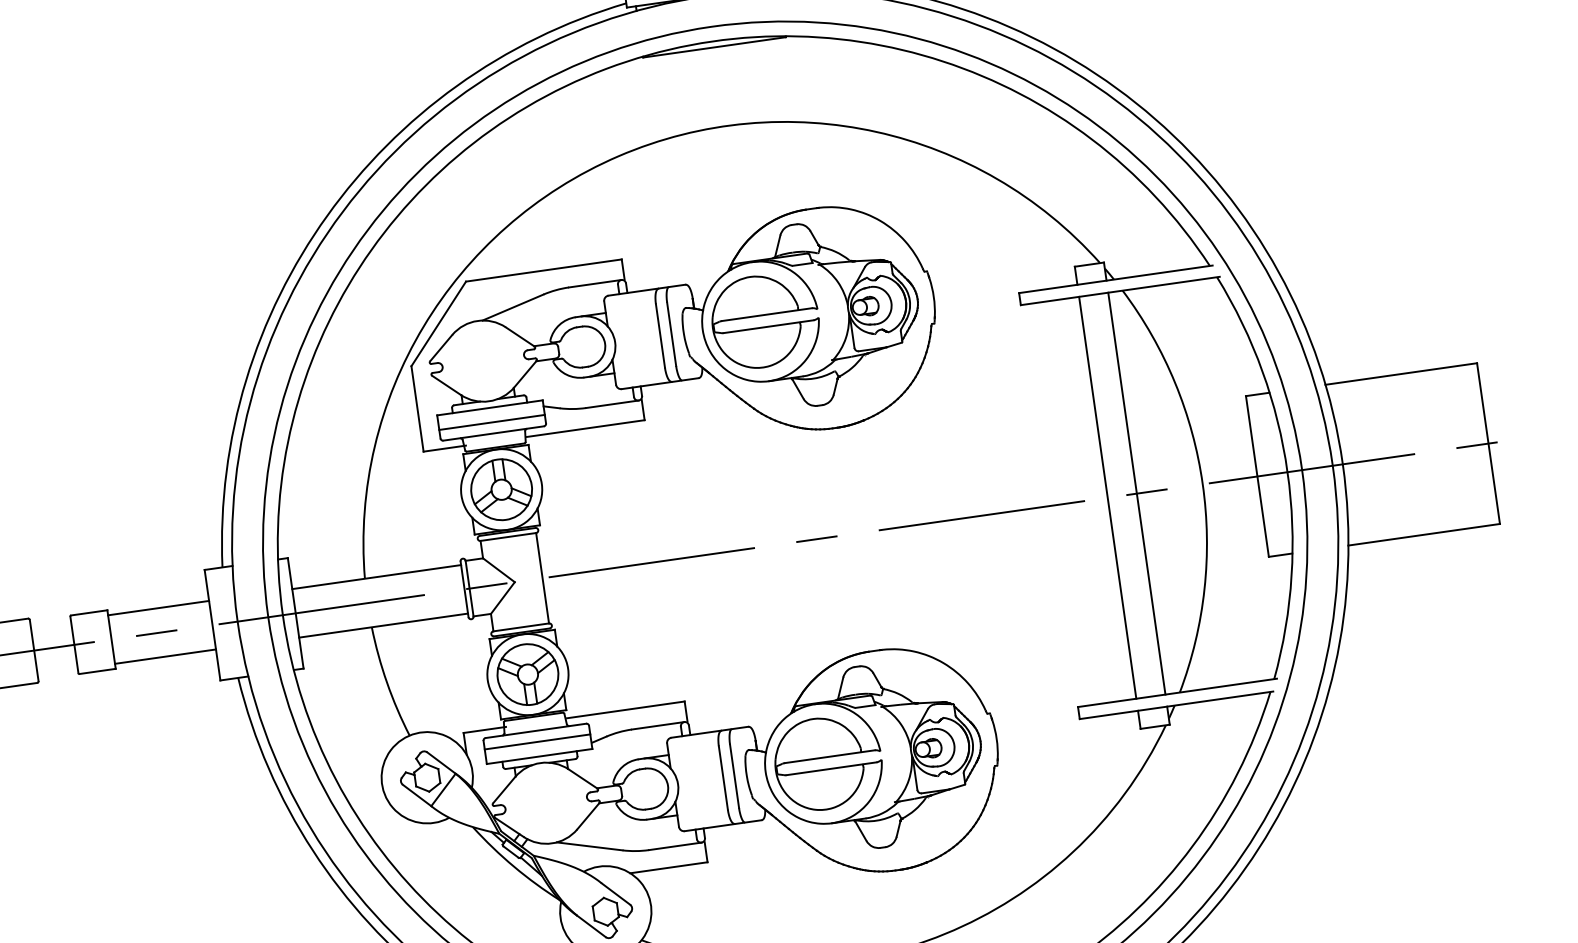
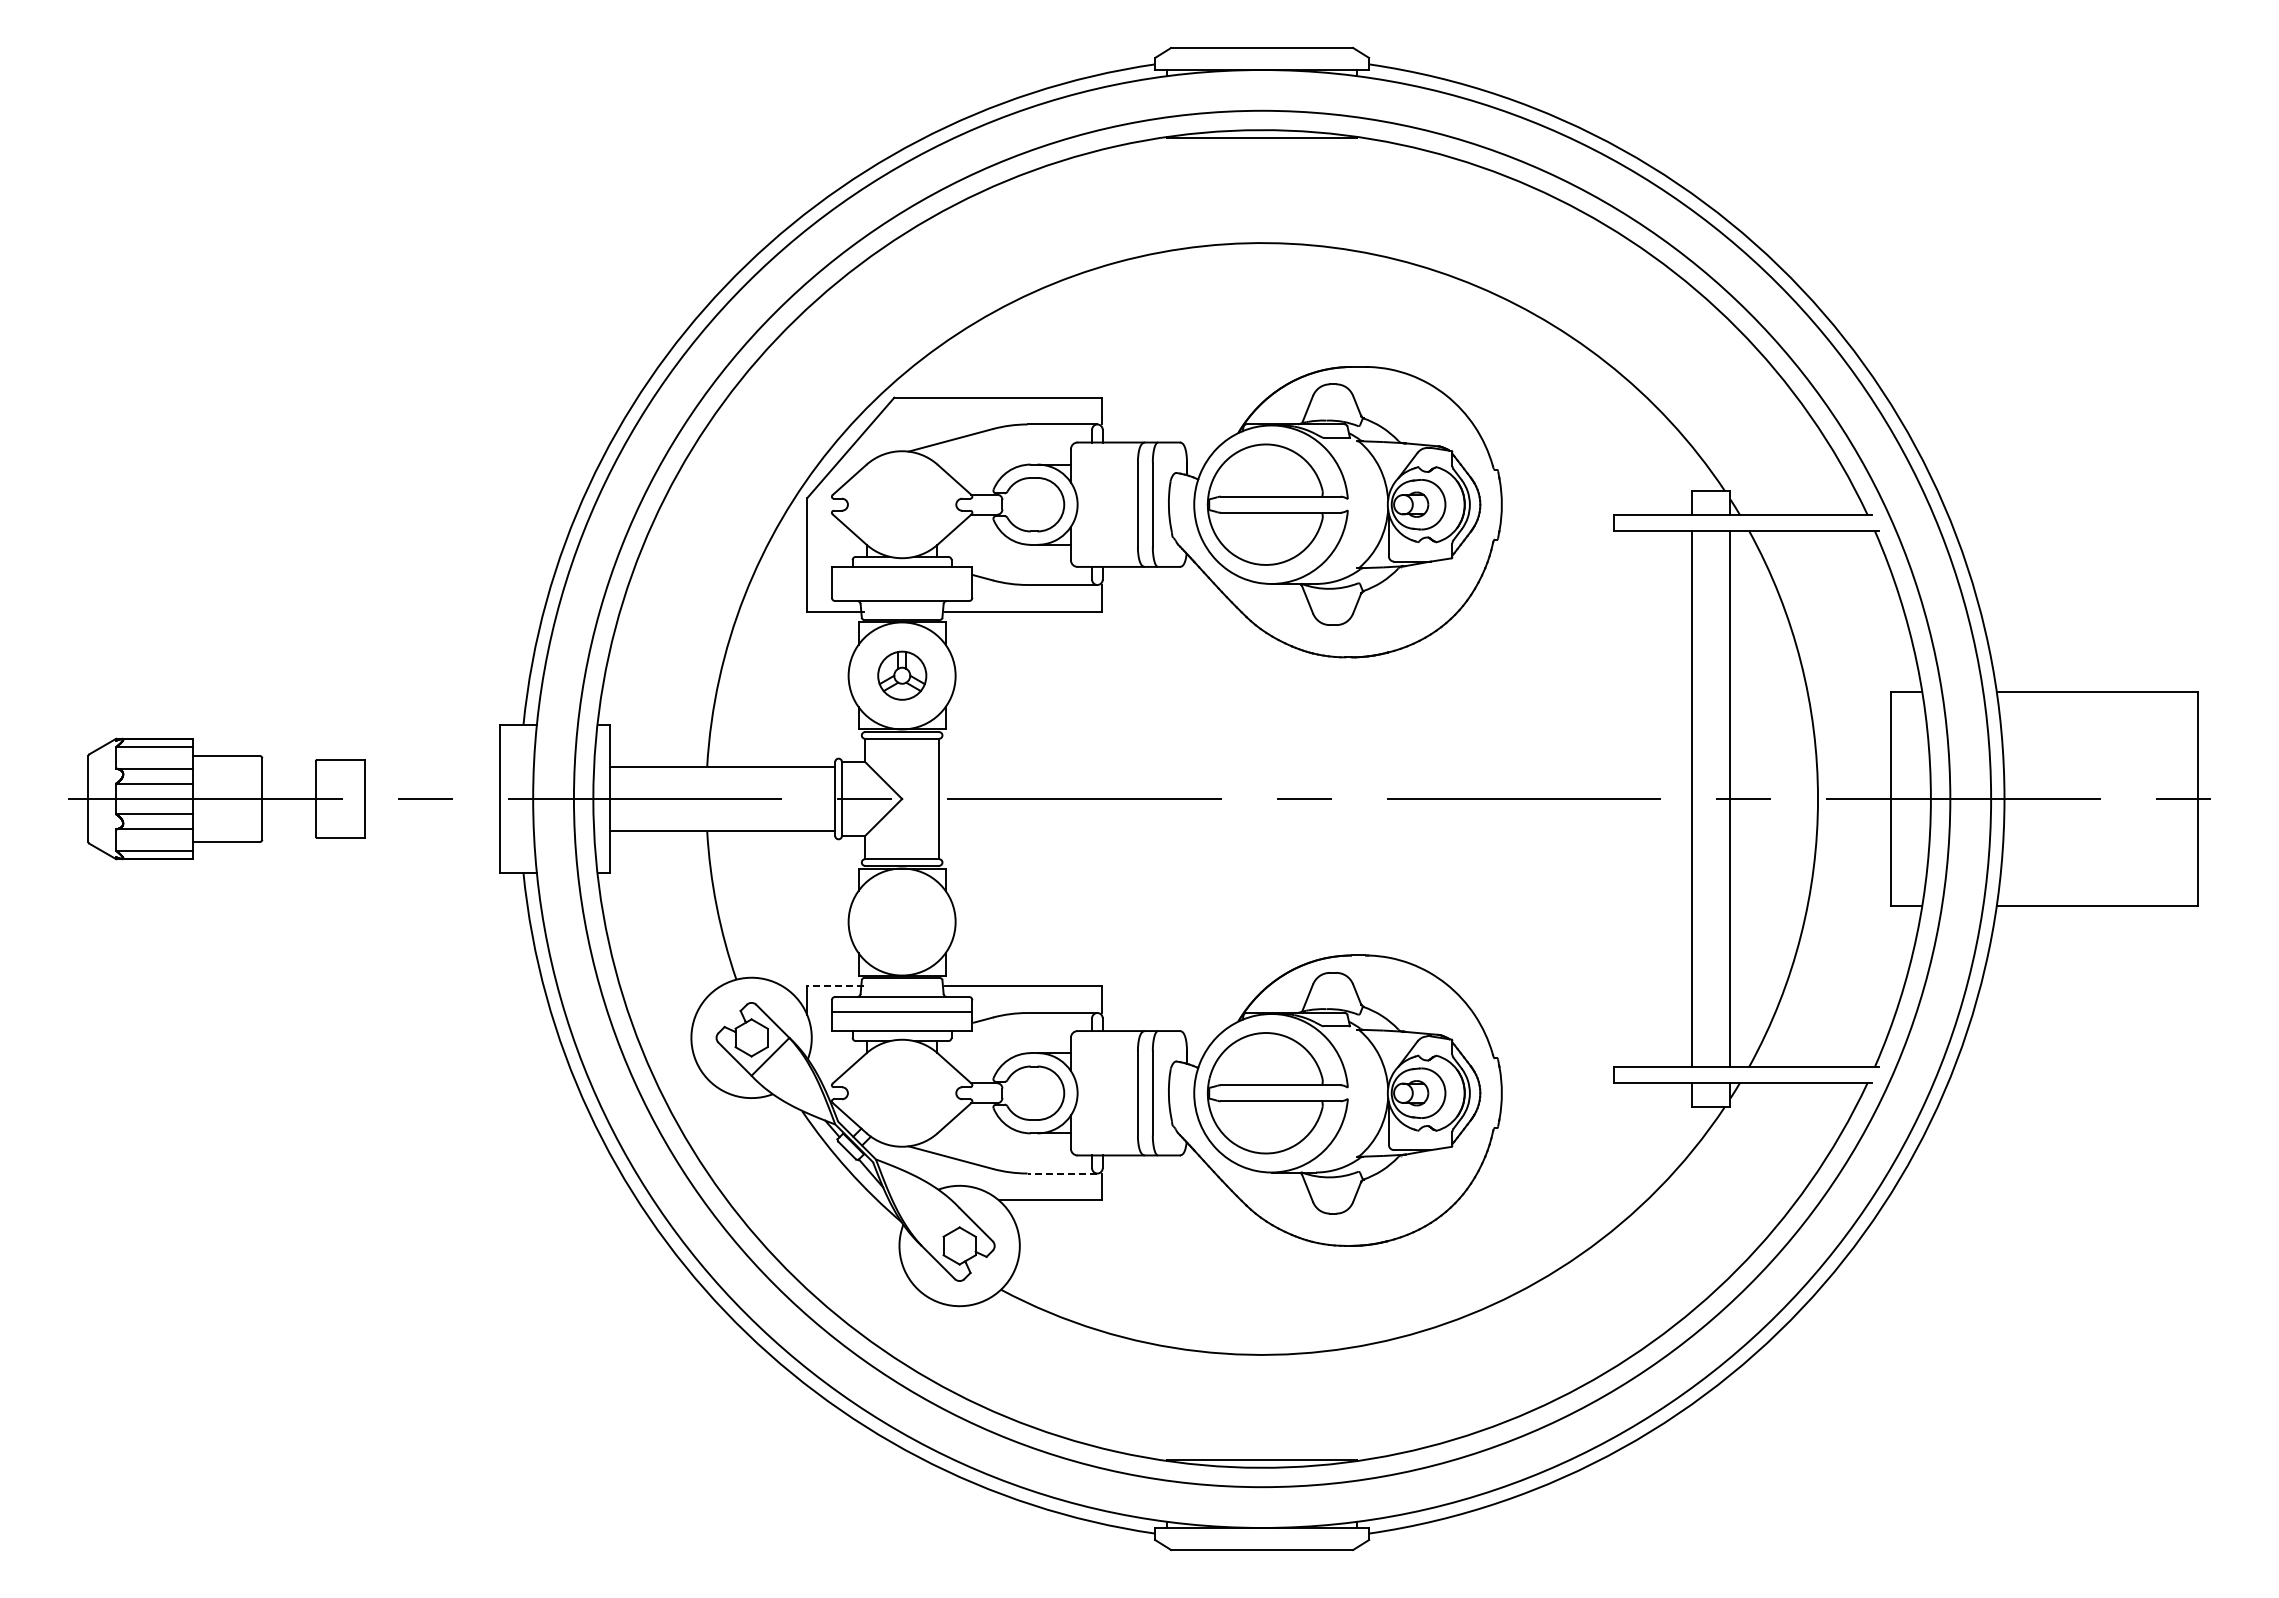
line: (491, 422) -> (901, 586), removed
part: (501, 489) -> (902, 675), size x0.6
line: (158, 607) -> (432, 766), removed
line: (165, 656) -> (432, 831), removed
part: (528, 674) -> (902, 922), removed
line: (484, 730) -> (835, 986), solid -> dashed
line: (675, 846) -> (1062, 1173), solid -> dashed

